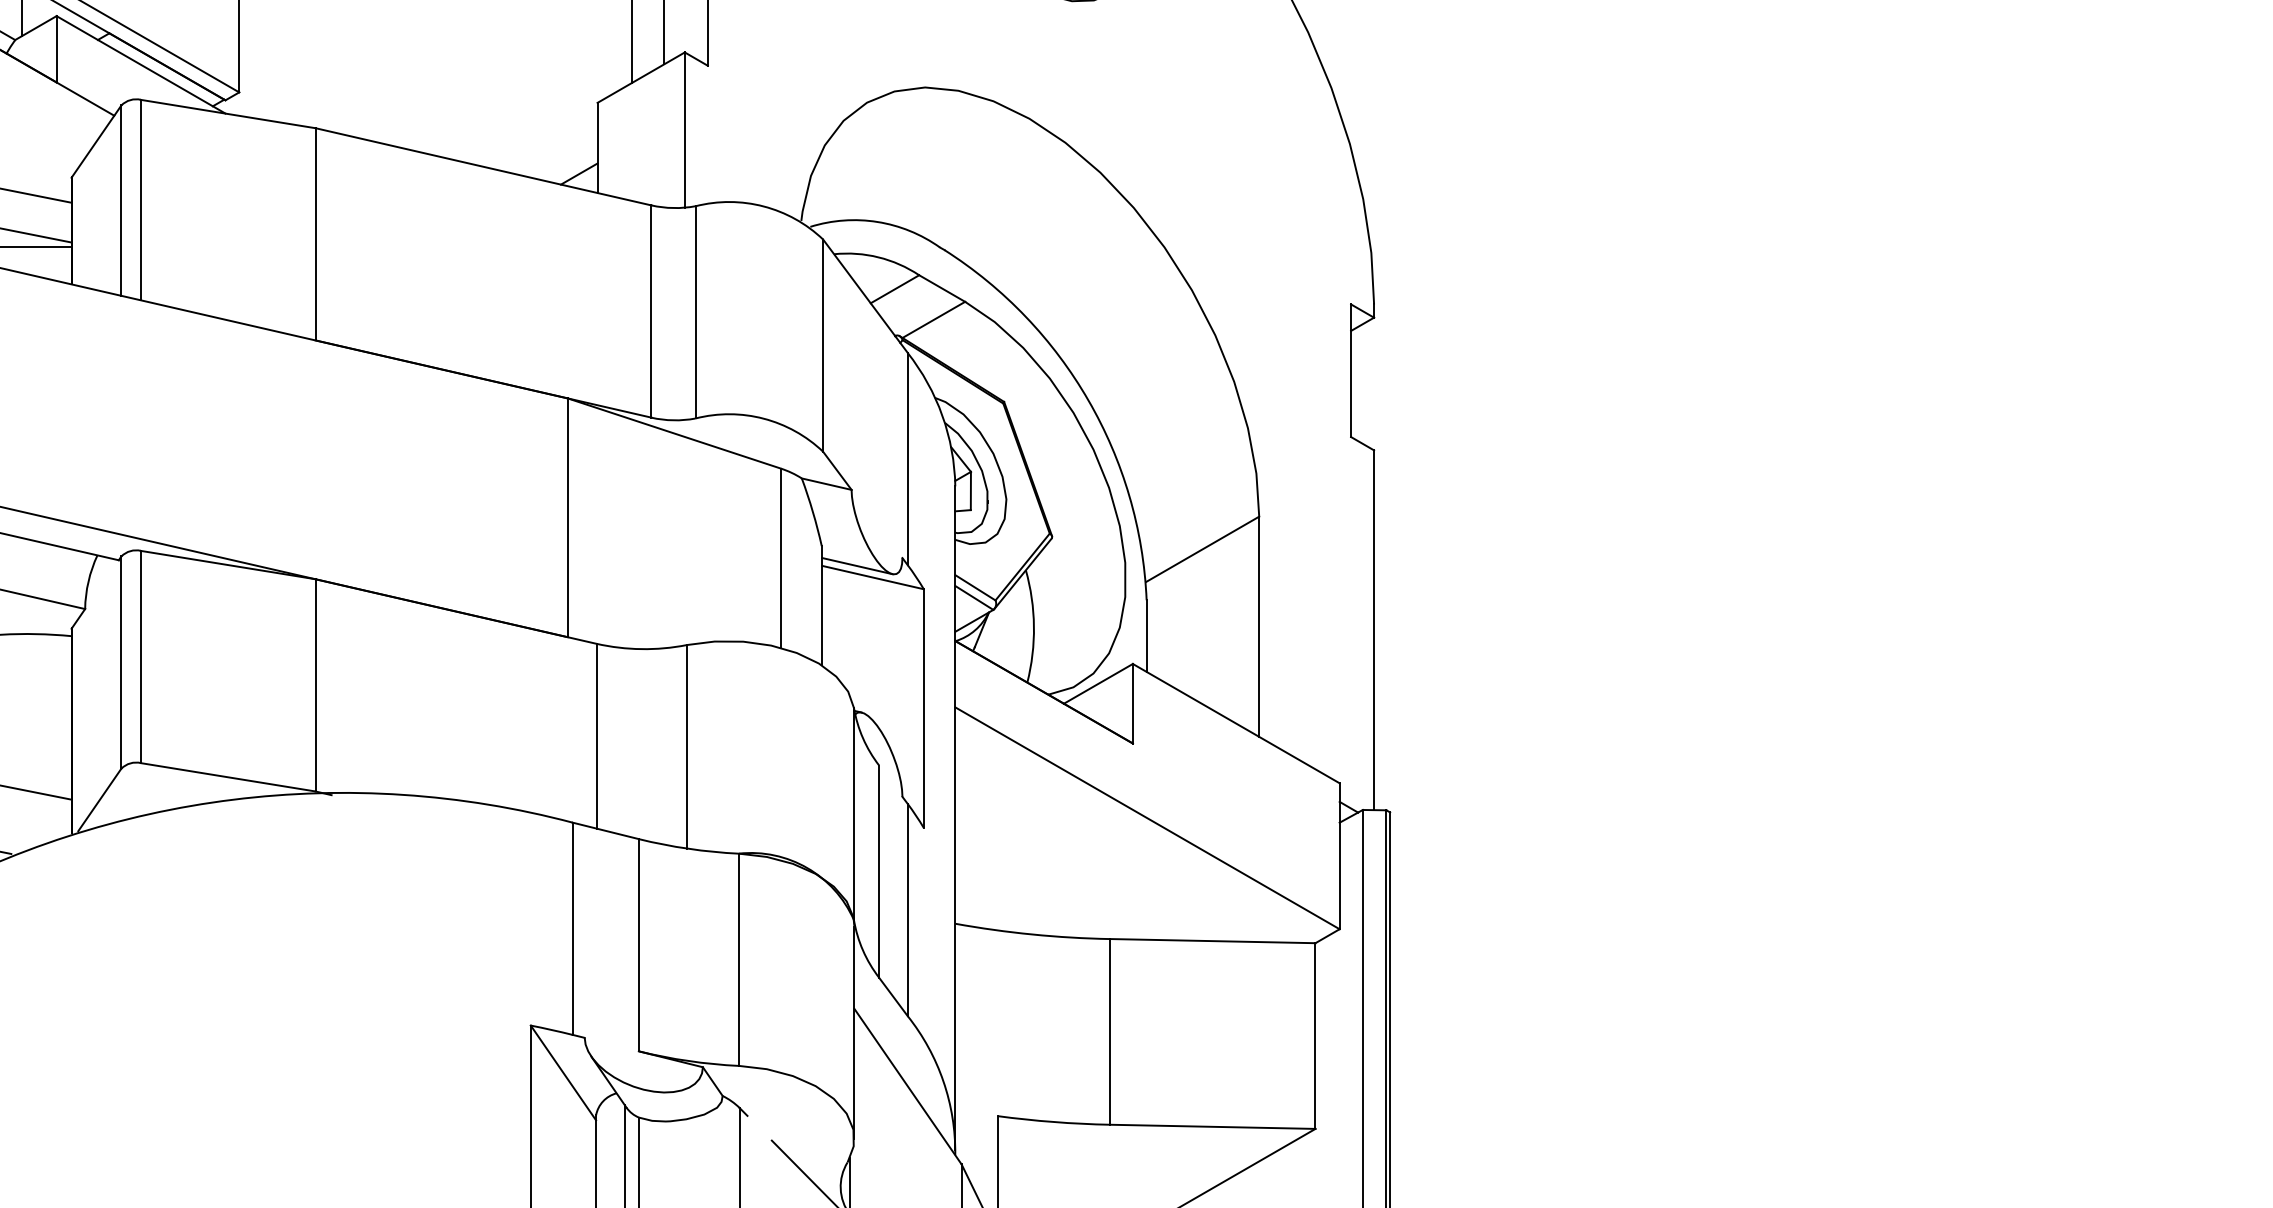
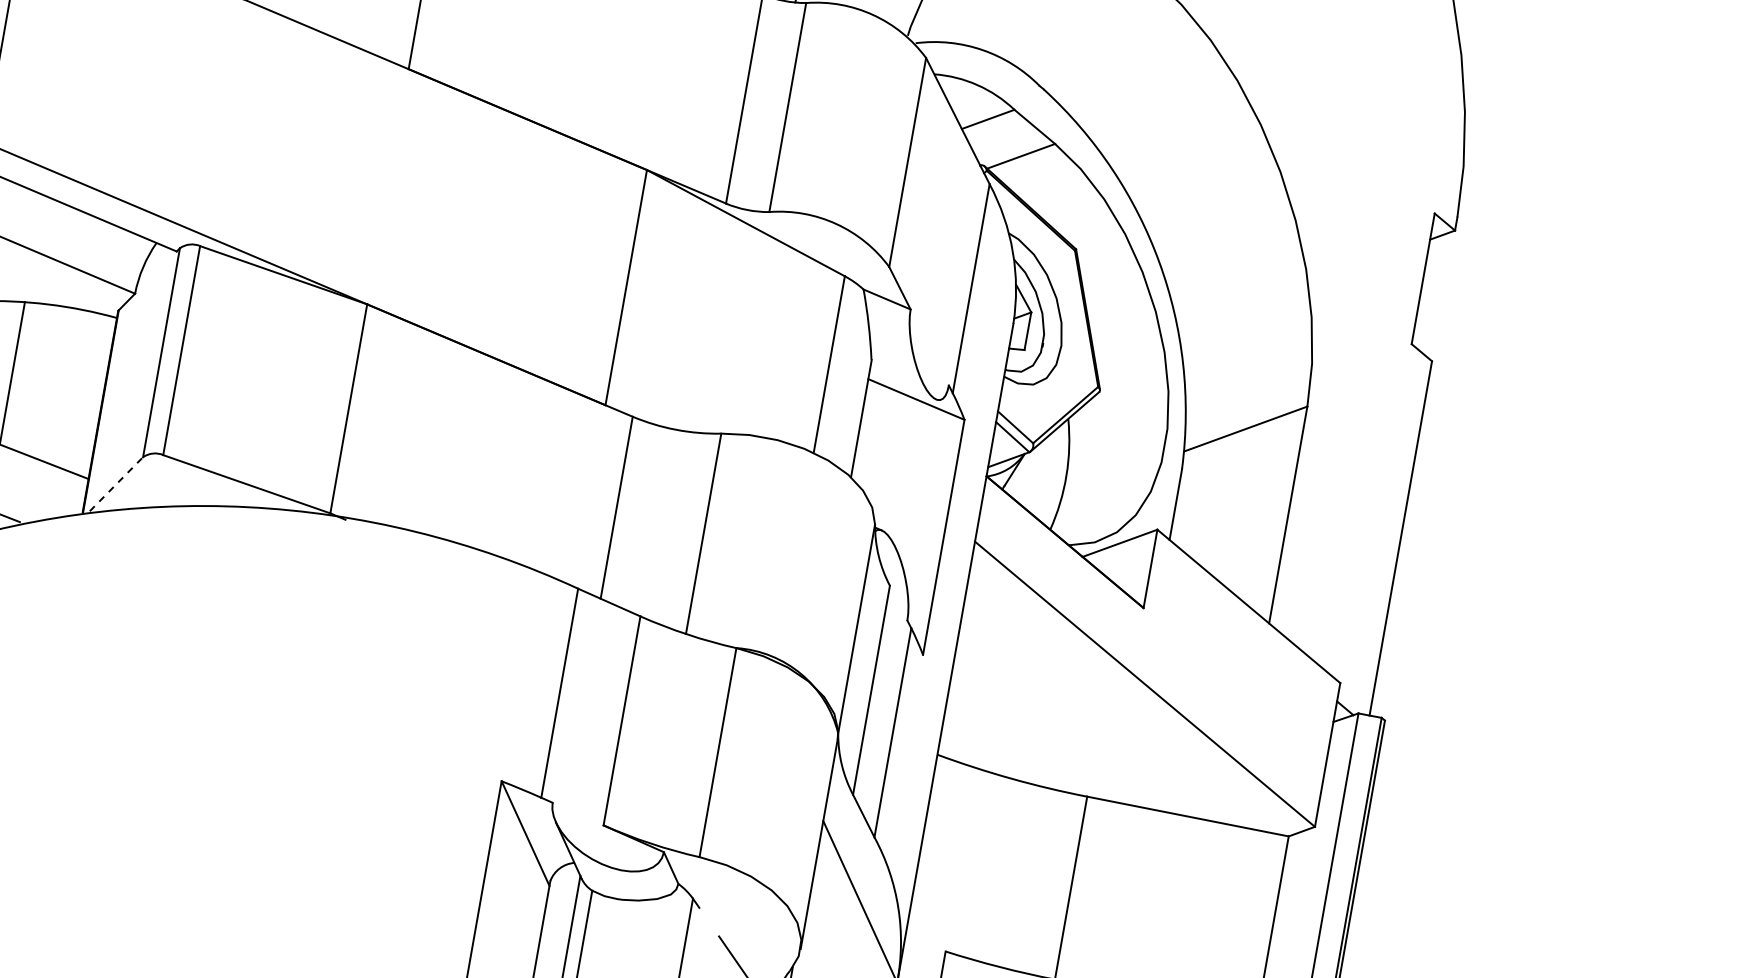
line: (857, 565) -> (903, 384), removed
line: (99, 799) -> (116, 483), solid -> dashed

